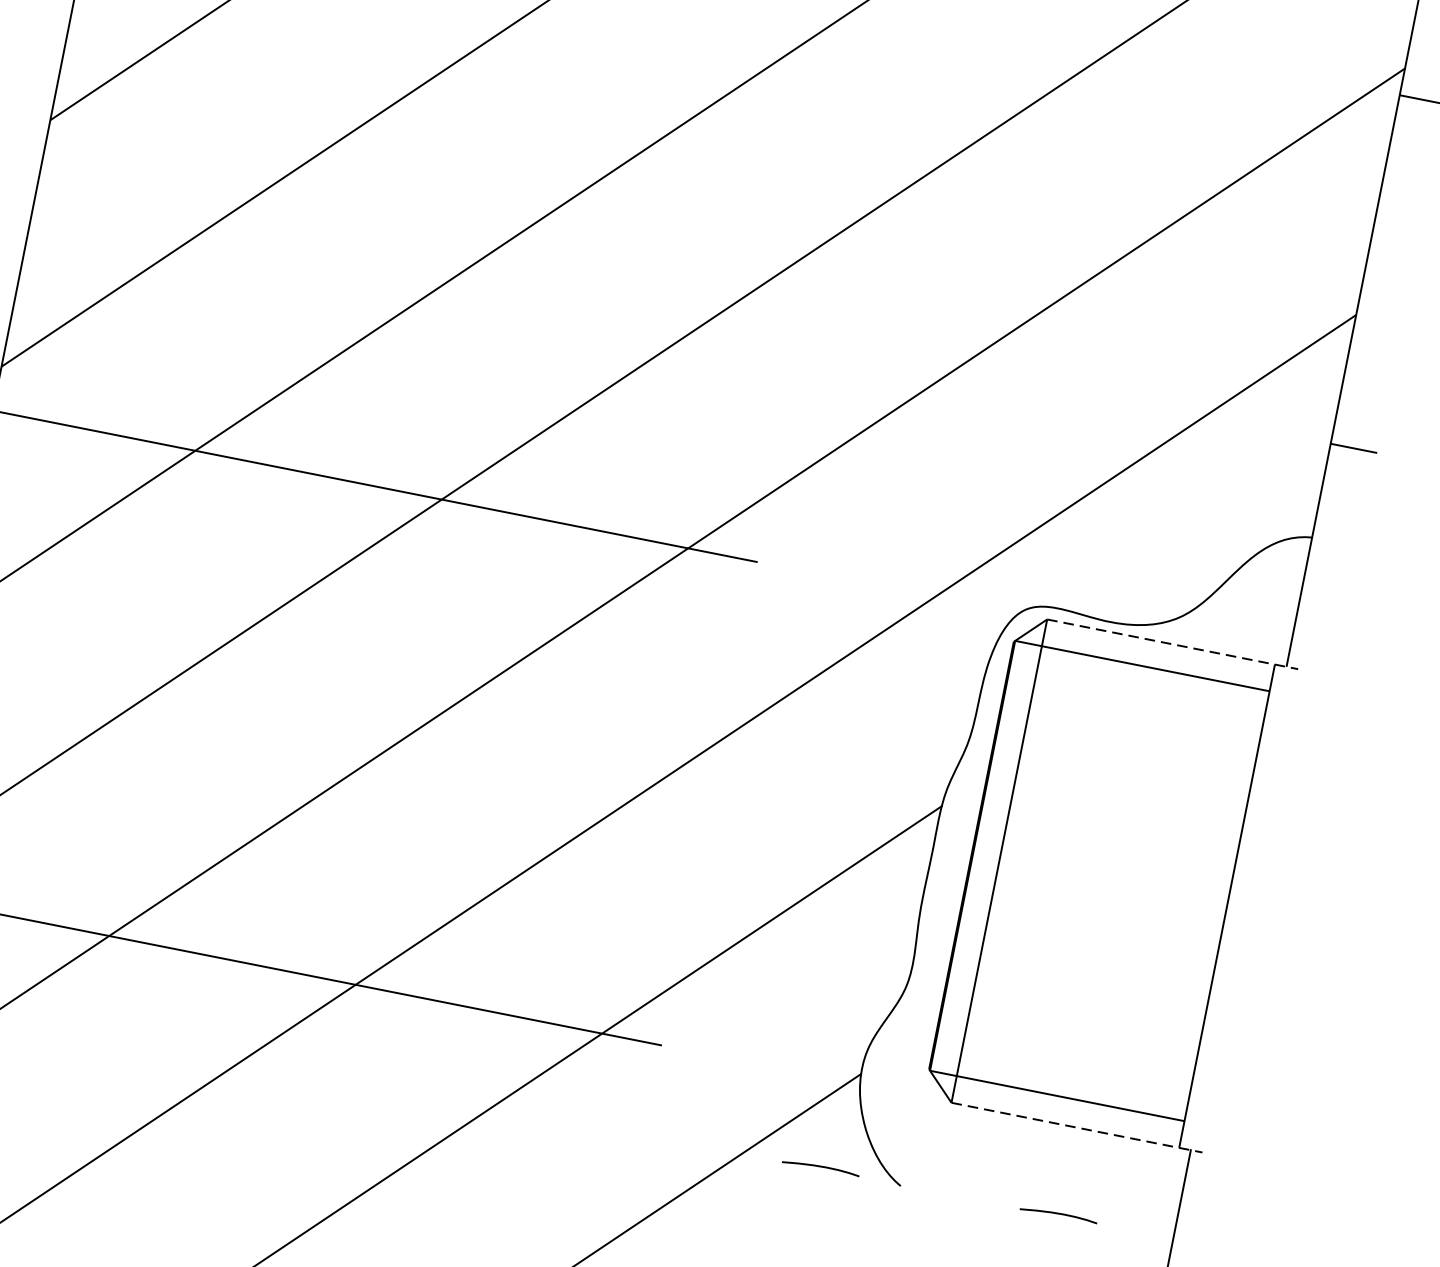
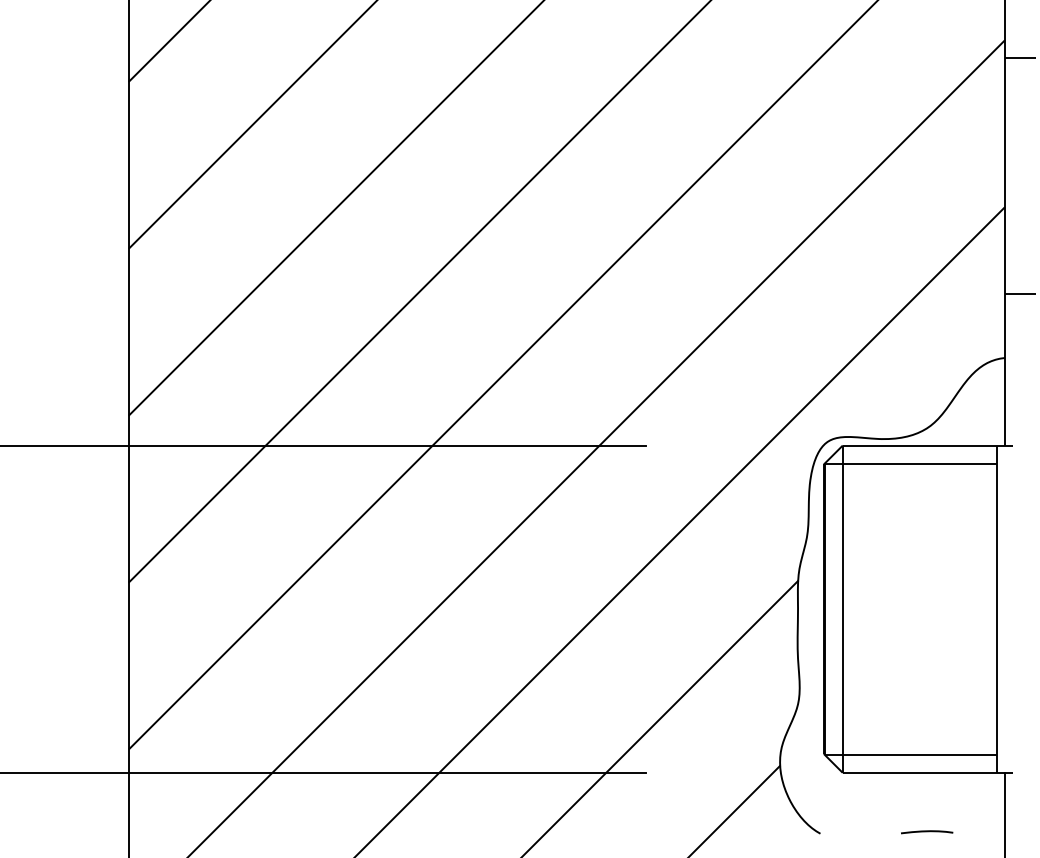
line: (1172, 644) -> (927, 445), dashed -> solid
line: (1076, 1127) -> (927, 772), dashed -> solid
curve: (821, 1168) -> (766, 832), removed

